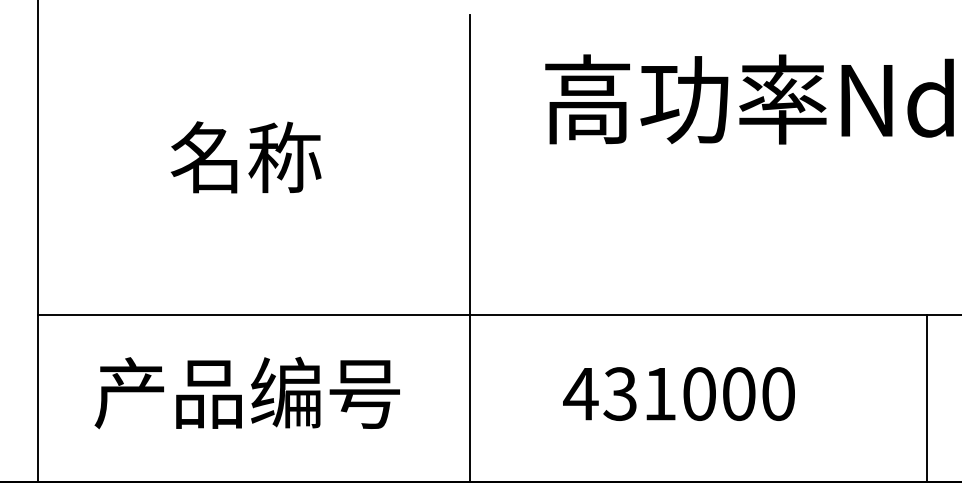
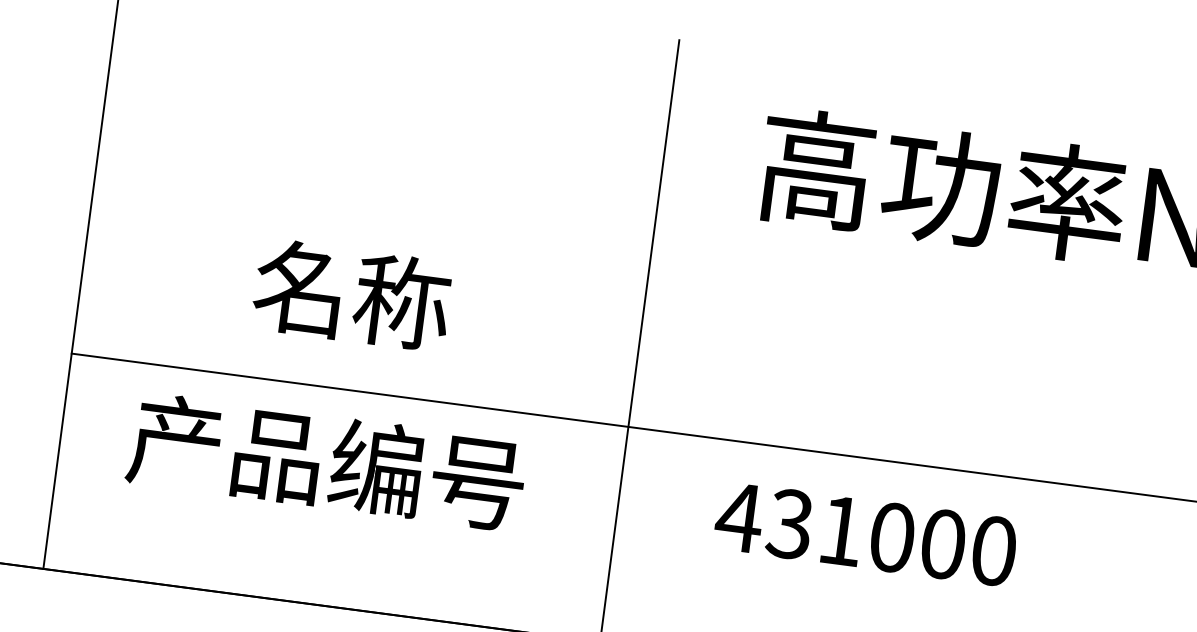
text: (245, 157) -> (351, 295), moved
text: (246, 392) -> (325, 461), moved
text: (678, 393) -> (865, 533), moved

